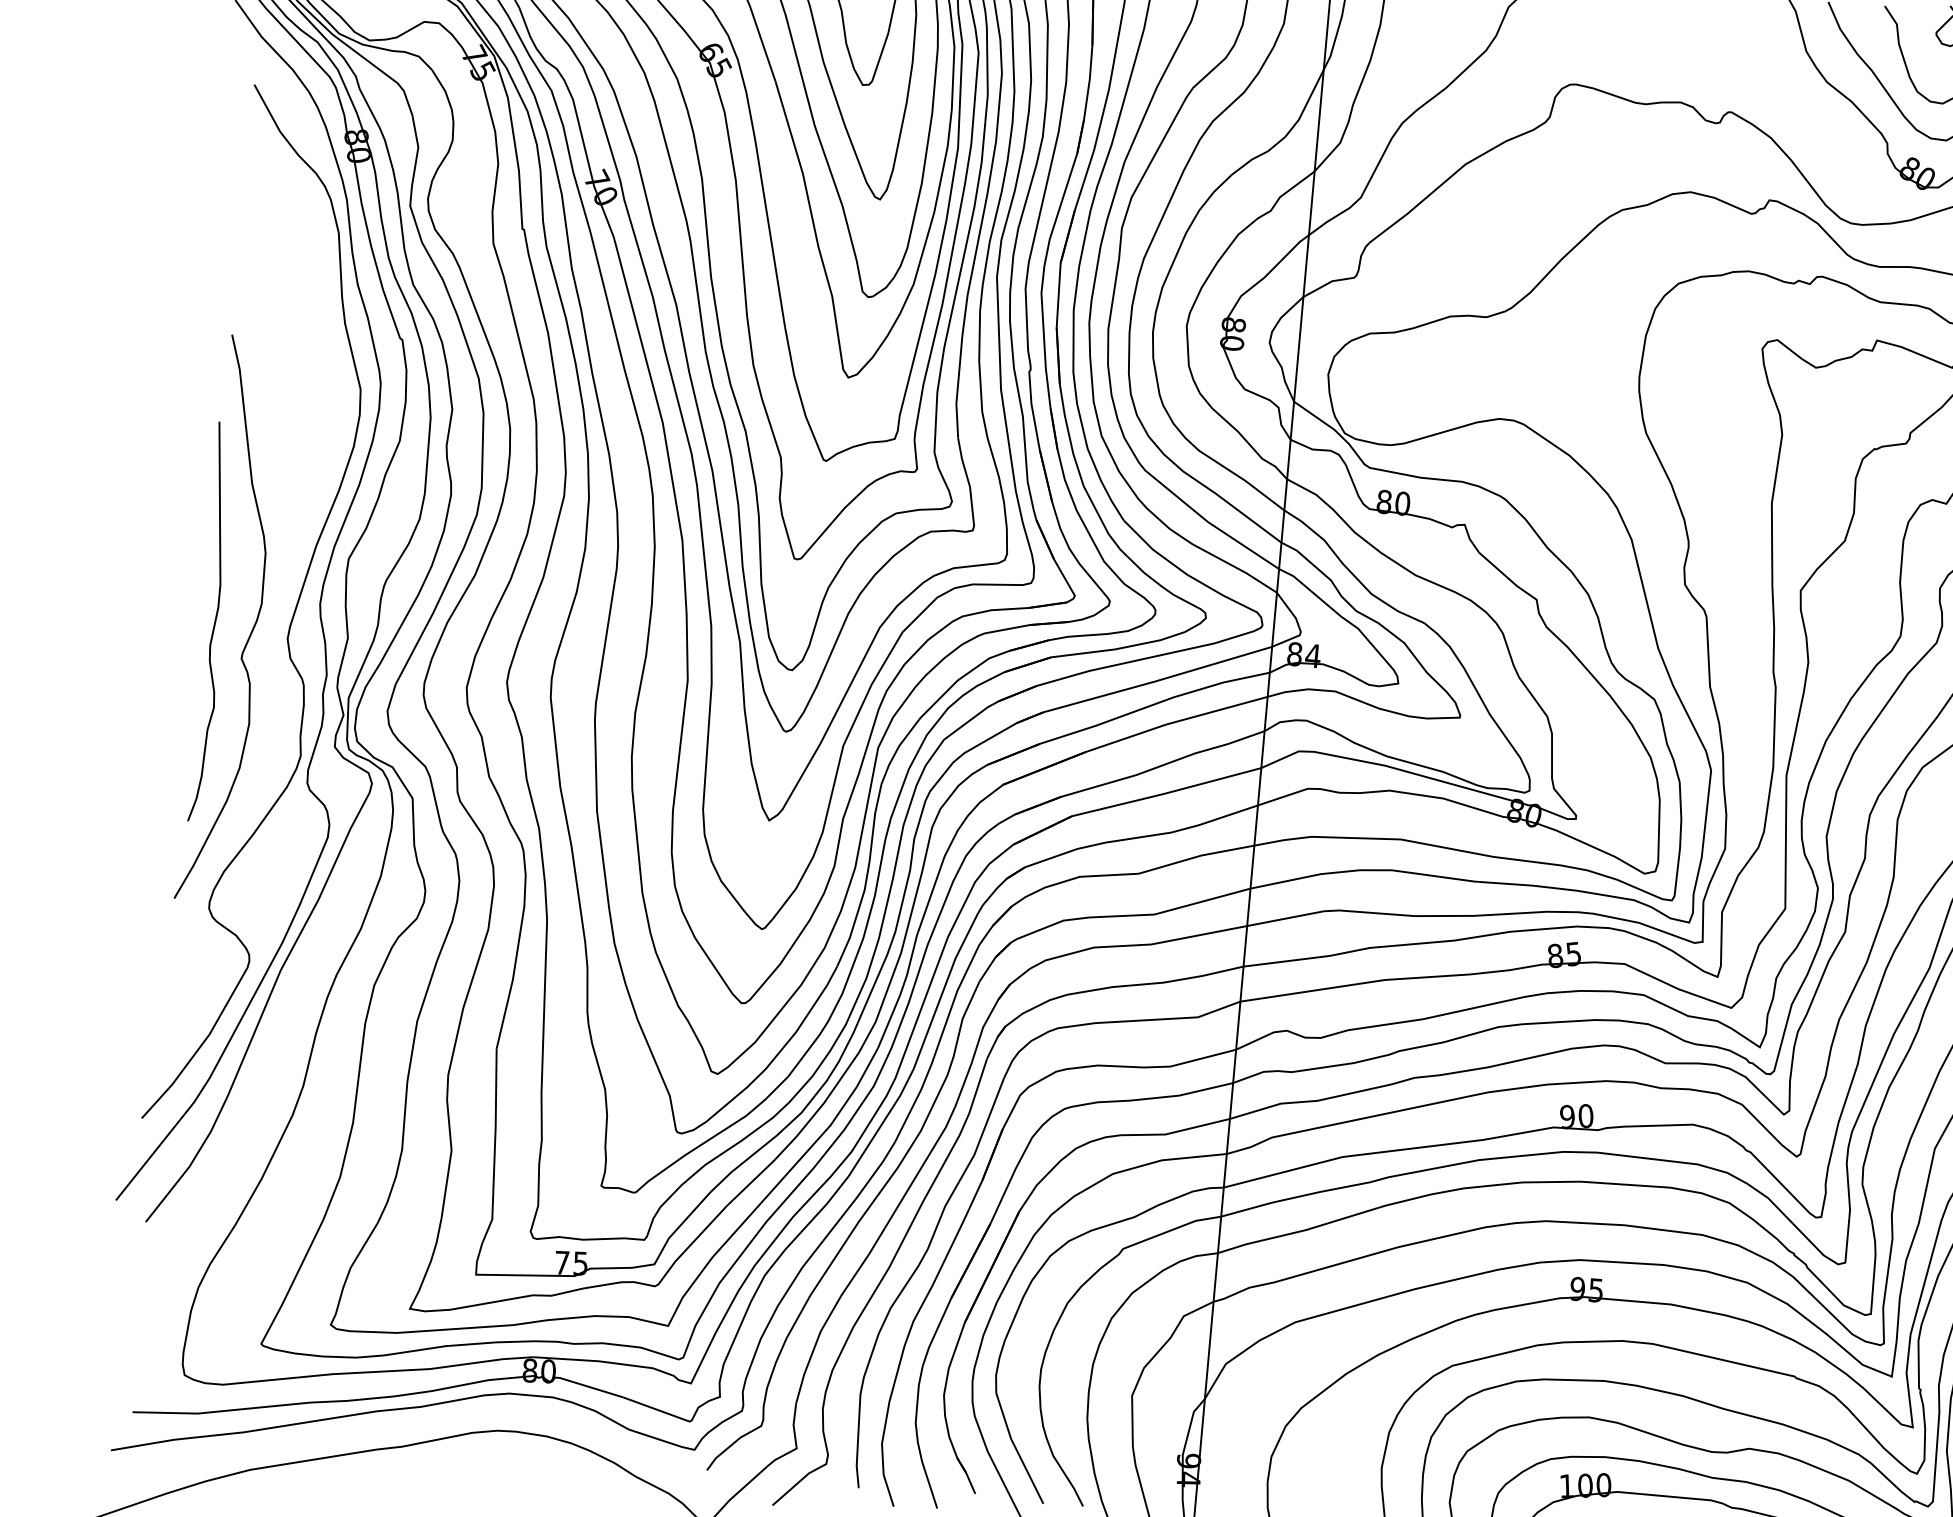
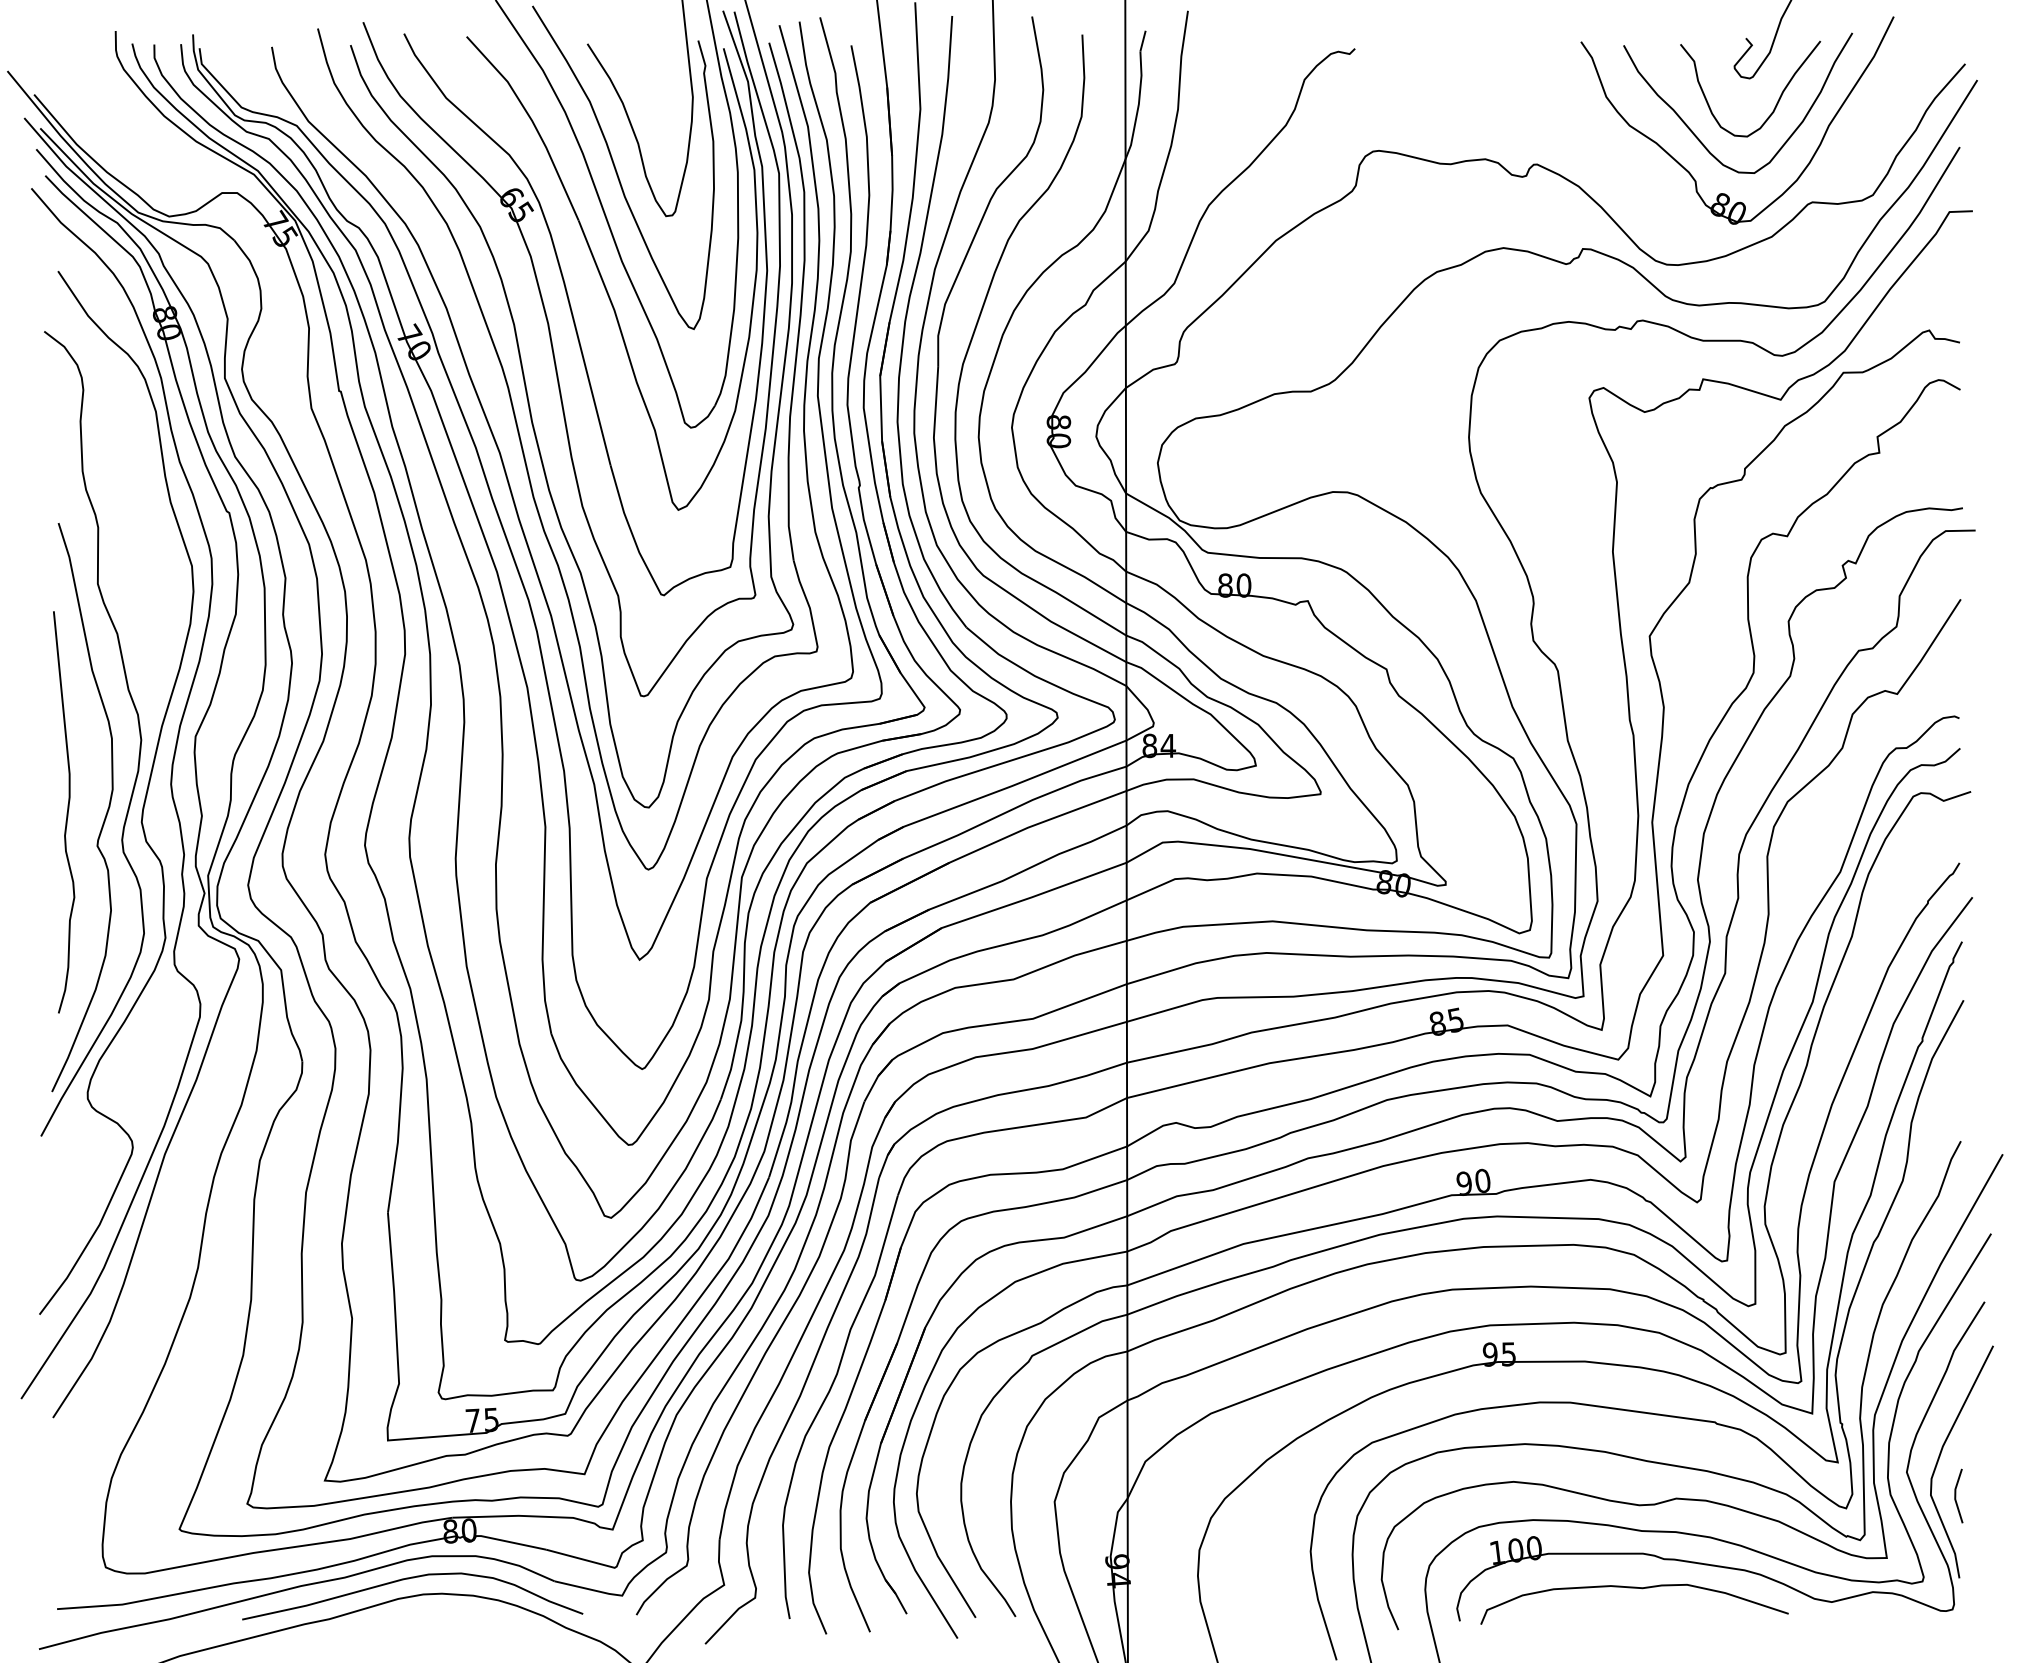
curve: (292, 545) -> (138, 728), added
curve: (483, 1414) -> (408, 1579), added

